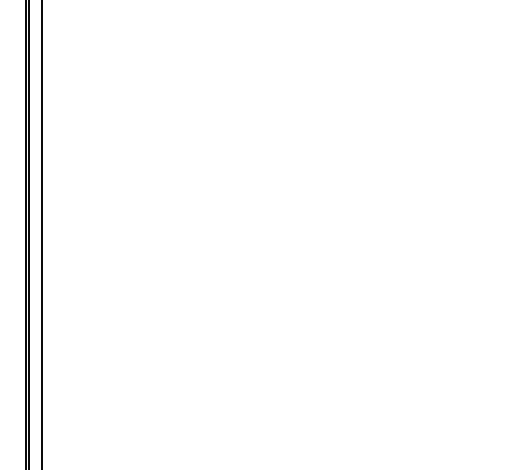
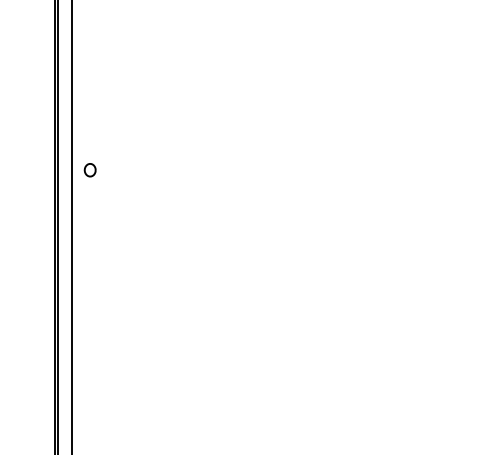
part: (59, 228) -> (90, 169), added

